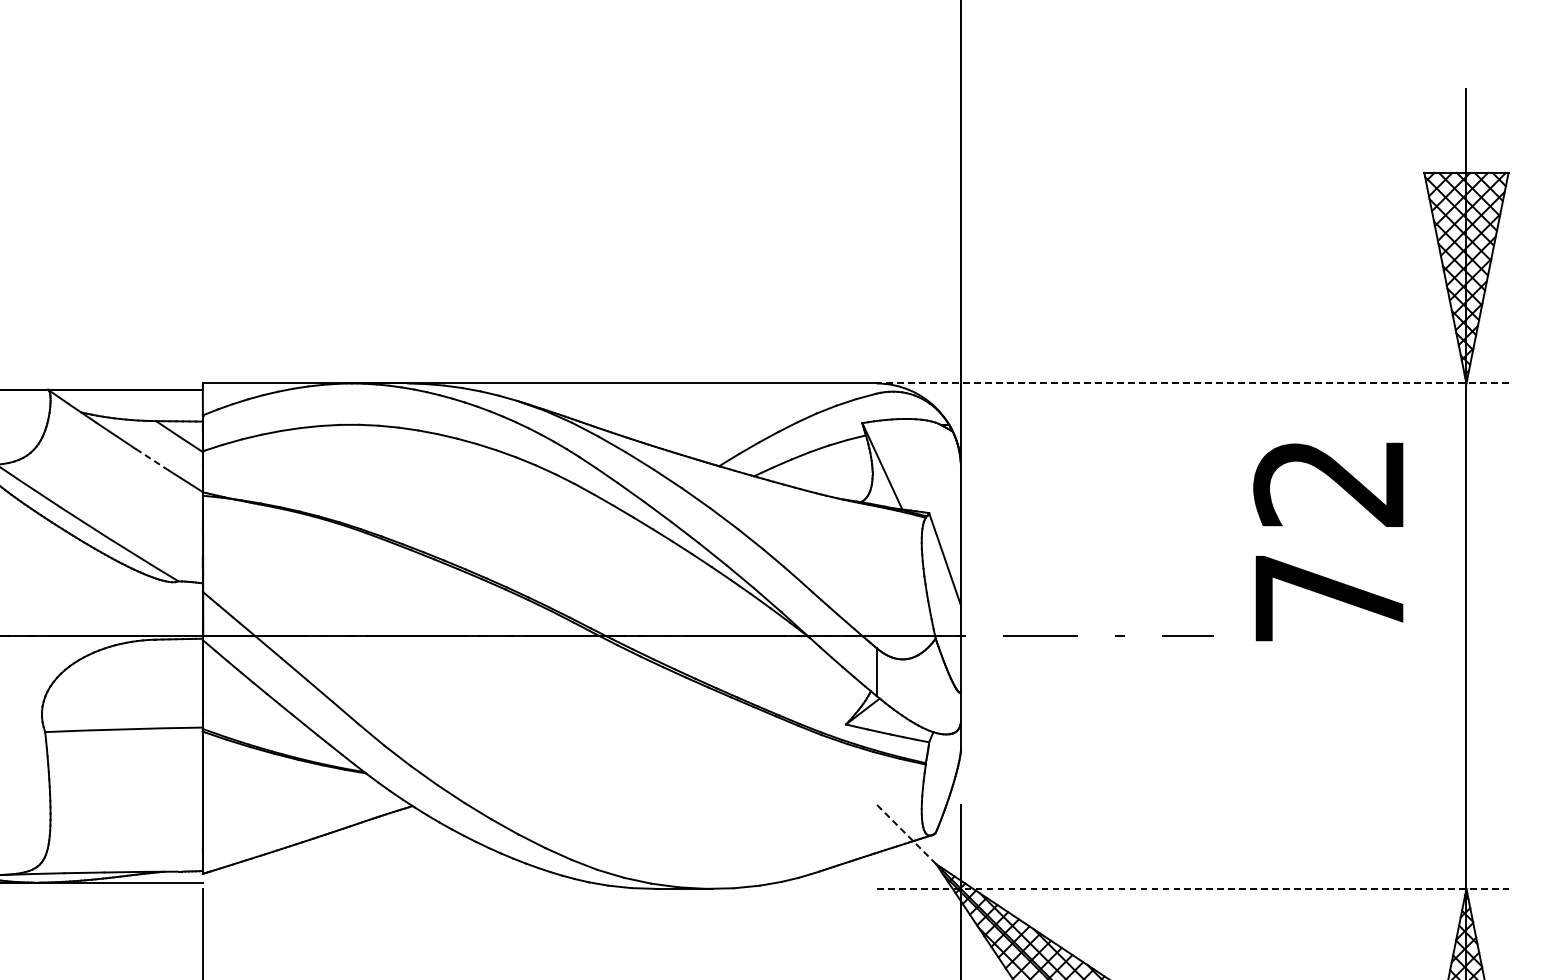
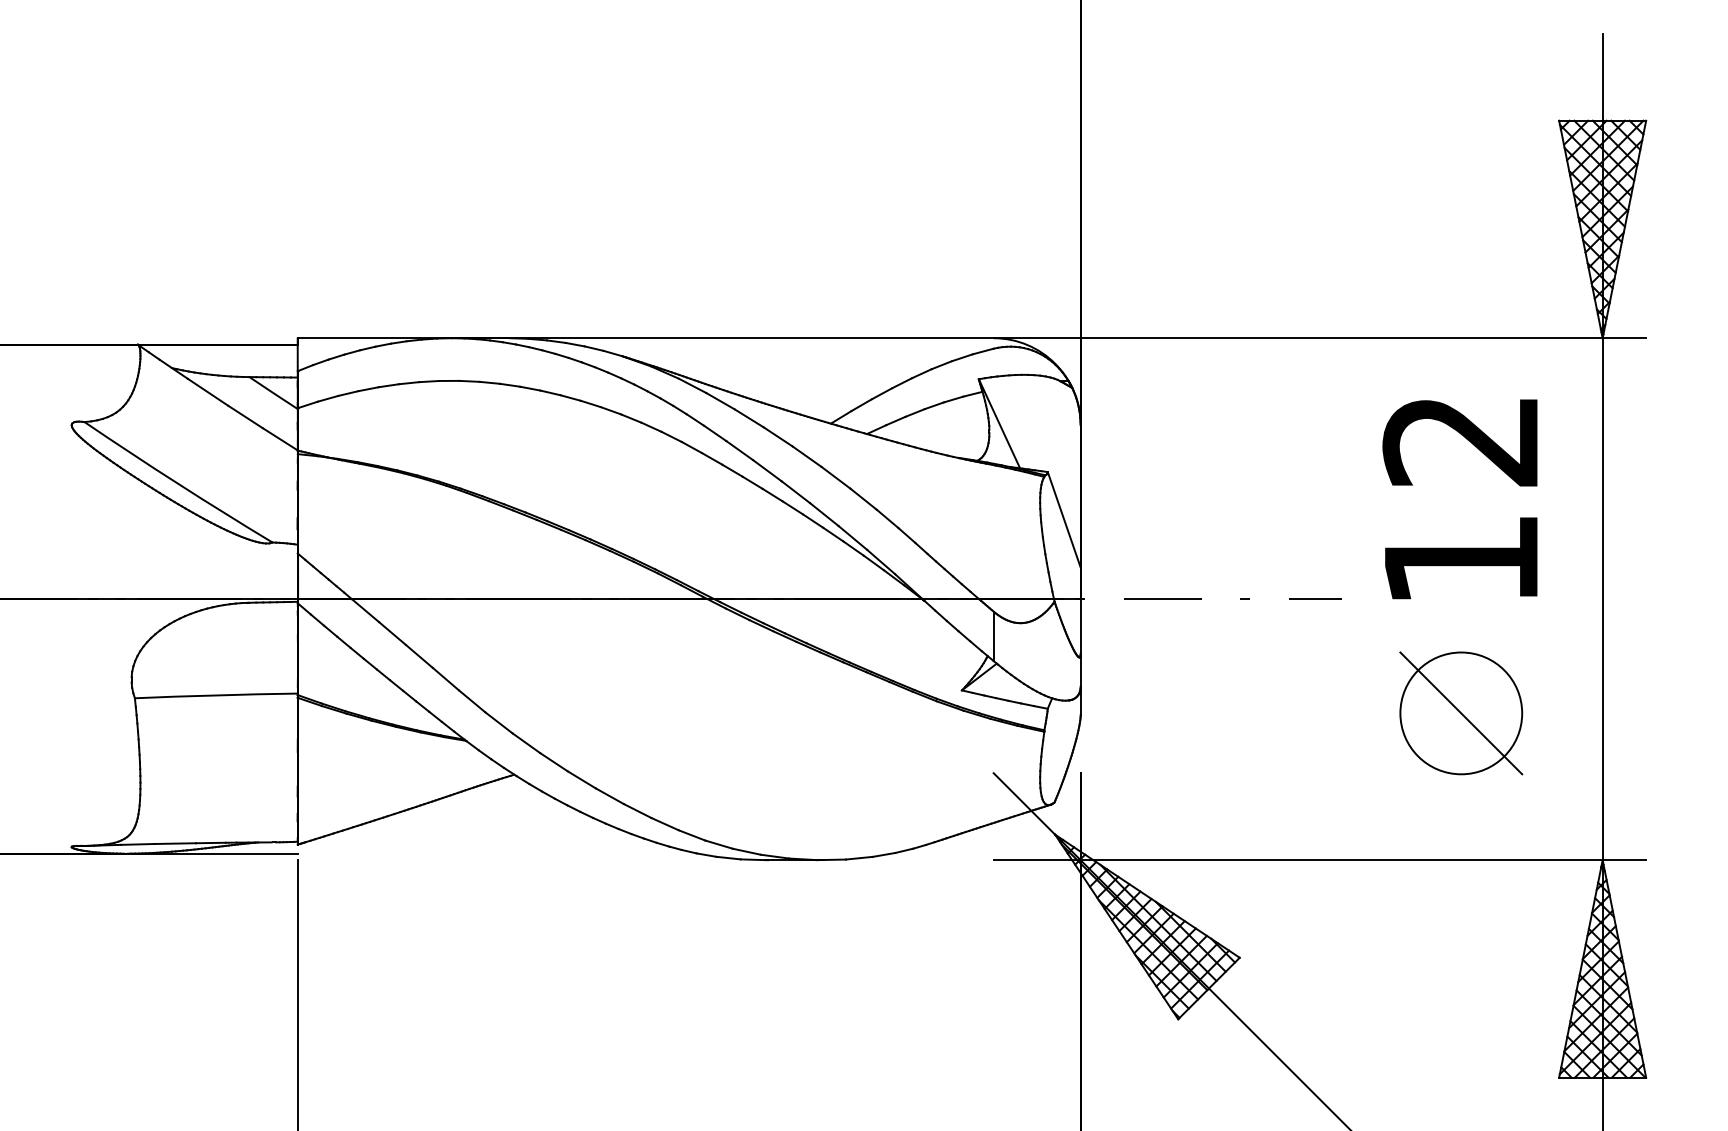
line: (1192, 383) -> (1319, 338), dashed -> solid
line: (152, 459) -> (245, 416), dashed -> solid
text: (1329, 598) -> (1461, 560), 72 -> 12
part: (1329, 746) -> (1461, 713), added
line: (906, 834) -> (1024, 803), dashed -> solid
line: (1193, 889) -> (1320, 860), dashed -> solid

